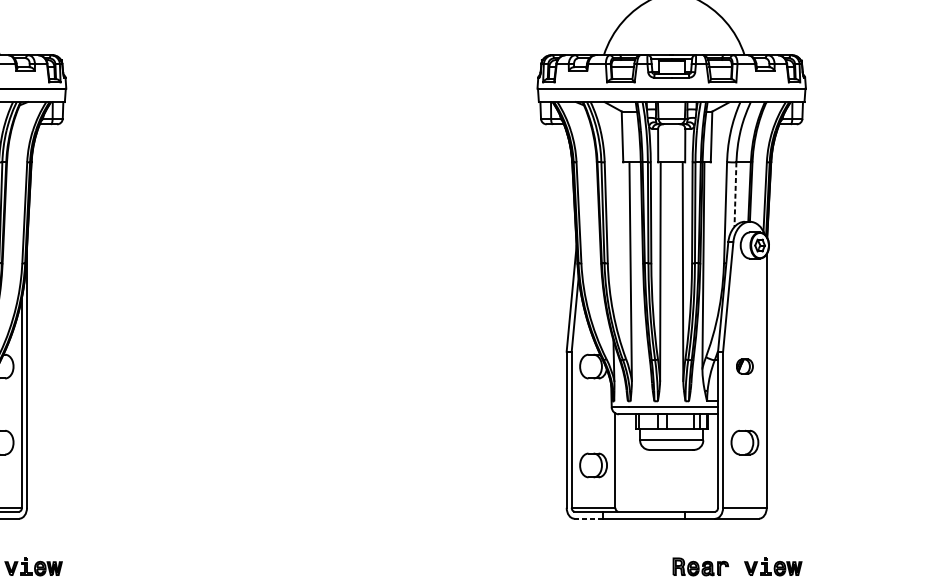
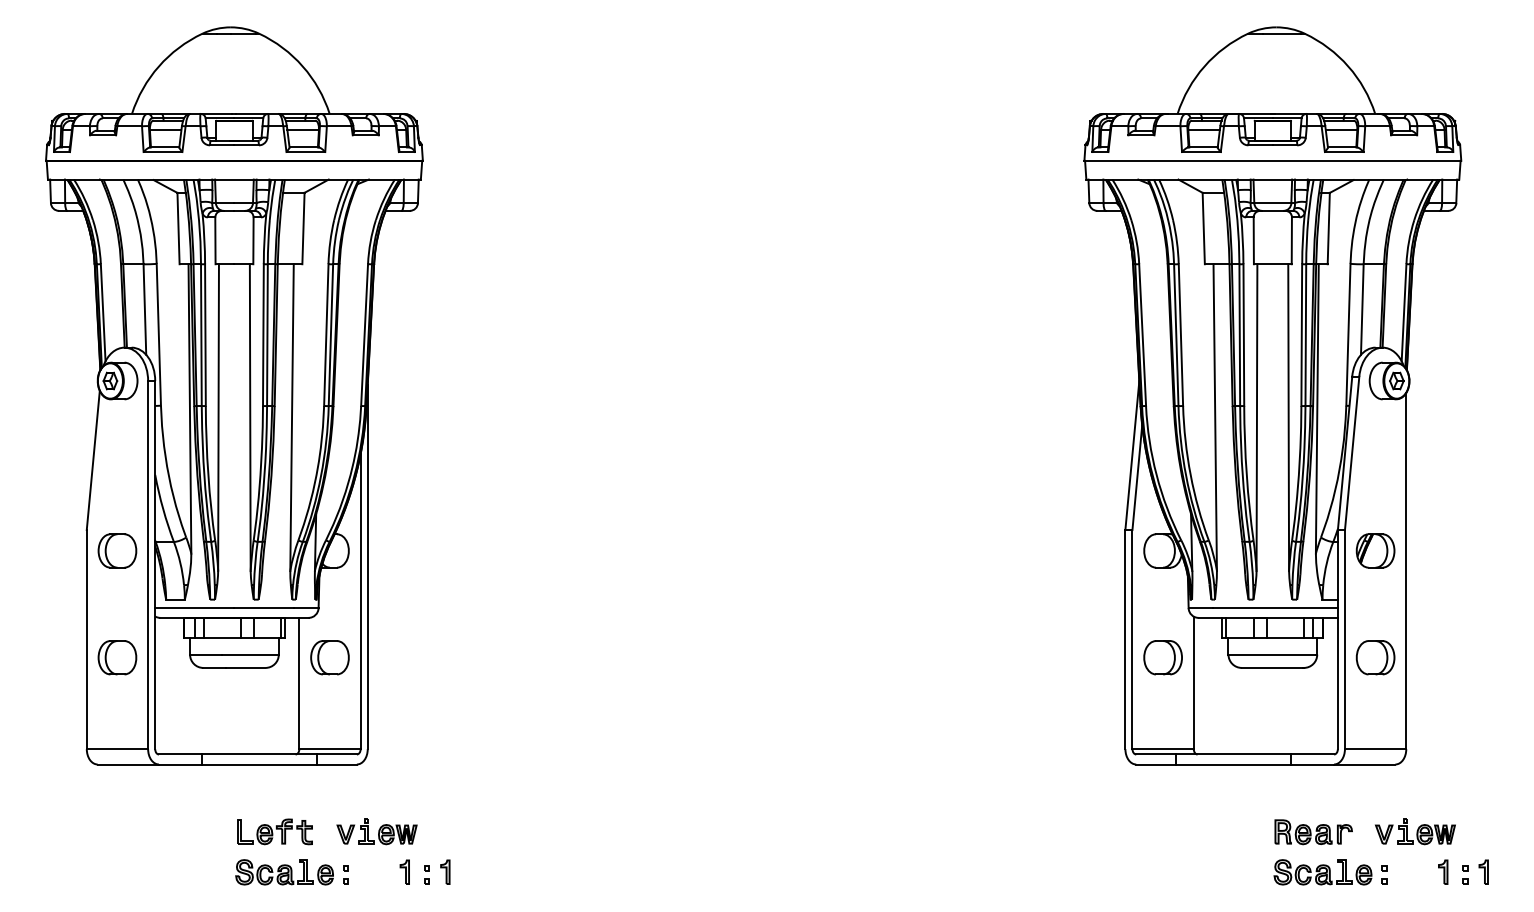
line: (735, 195) -> (1362, 310), dashed -> solid
part: (744, 366) -> (1375, 550), size x1.67
part: (593, 465) -> (1162, 657), moved
line: (588, 518) -> (1156, 764), dashed -> solid

